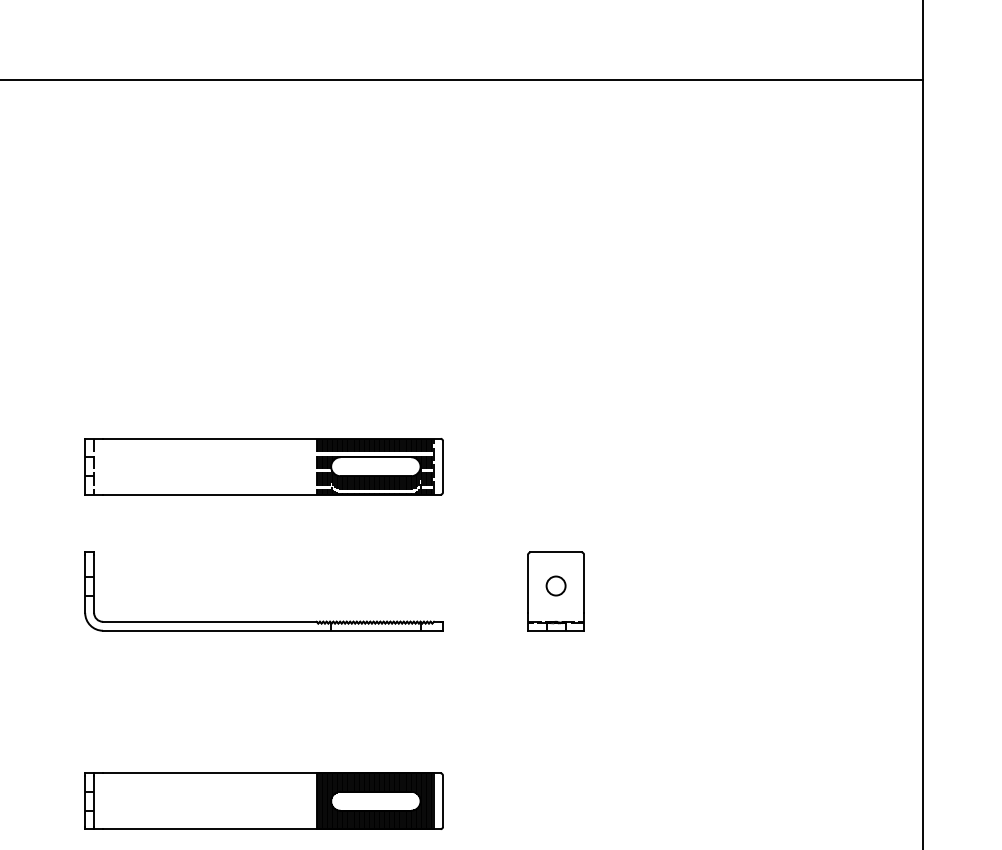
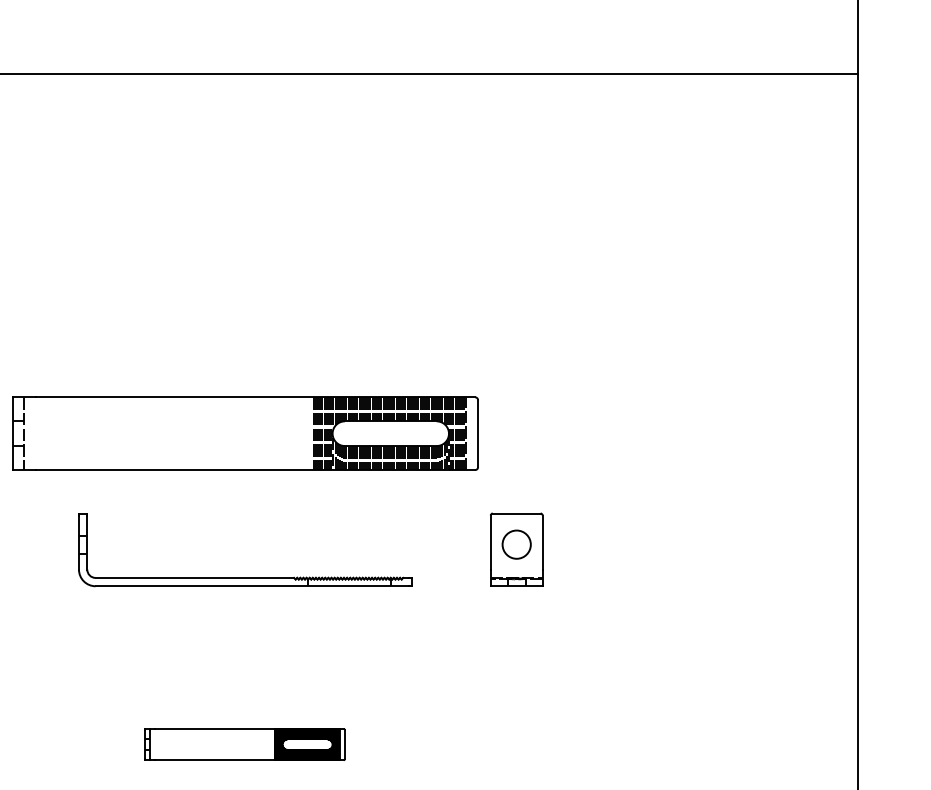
part: (263, 466) -> (244, 433), size x1.4
circle: (555, 585) -> (516, 544), size x1.6
part: (263, 800) -> (244, 744), size x0.6

